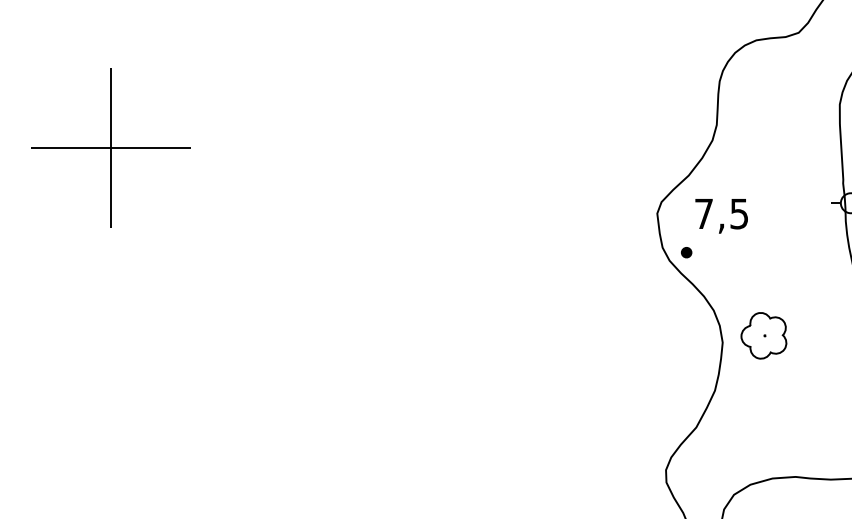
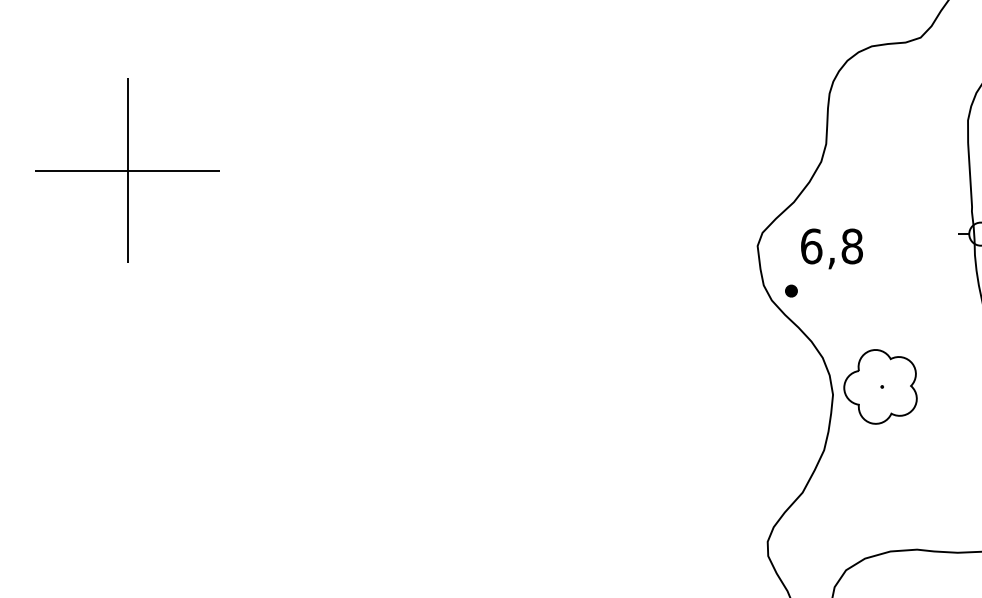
text: (721, 213) -> (831, 245), 7,5 -> 6,8
part: (763, 335) -> (880, 386), size x1.4

